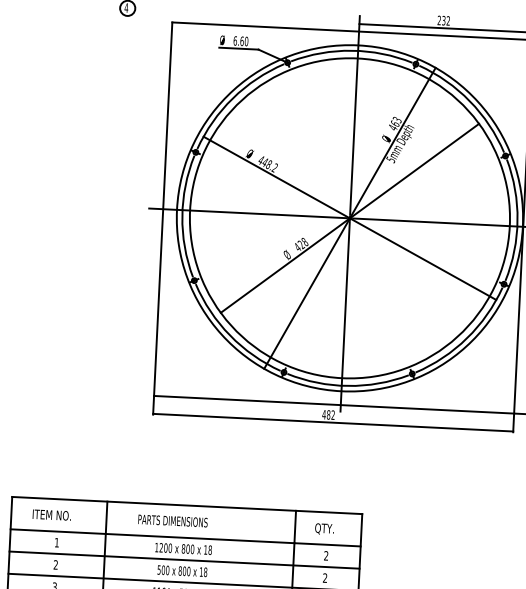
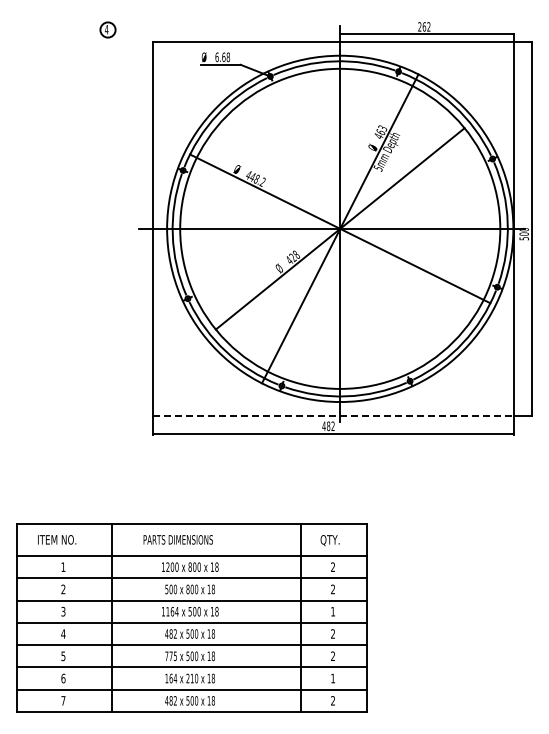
text: (443, 20) -> (424, 26), 232 -> 262
text: (246, 41) -> (228, 57), 6.60 -> 6.68
line: (335, 404) -> (334, 415), solid -> dashed

